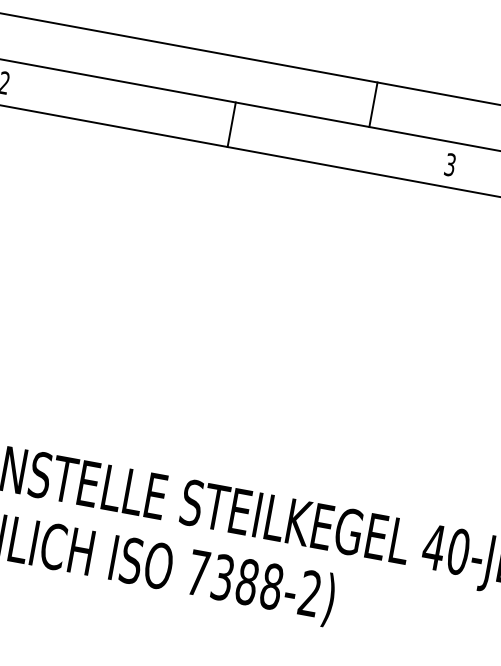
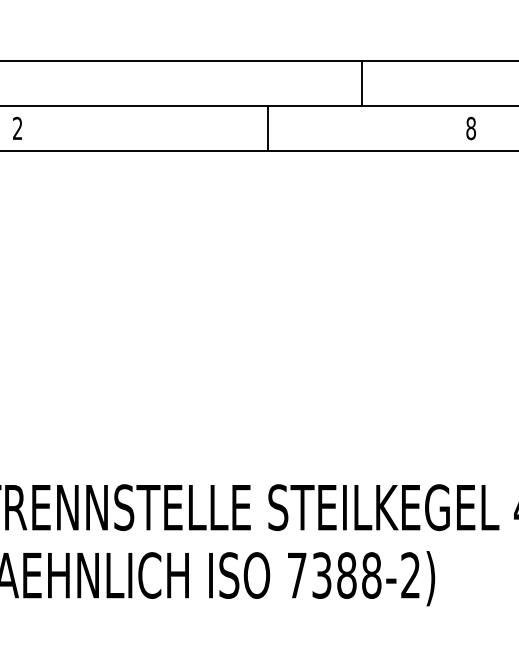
line: (373, 103) -> (361, 82), moved
line: (231, 124) -> (267, 128), moved
text: (449, 164) -> (470, 128), 3 -> 8

